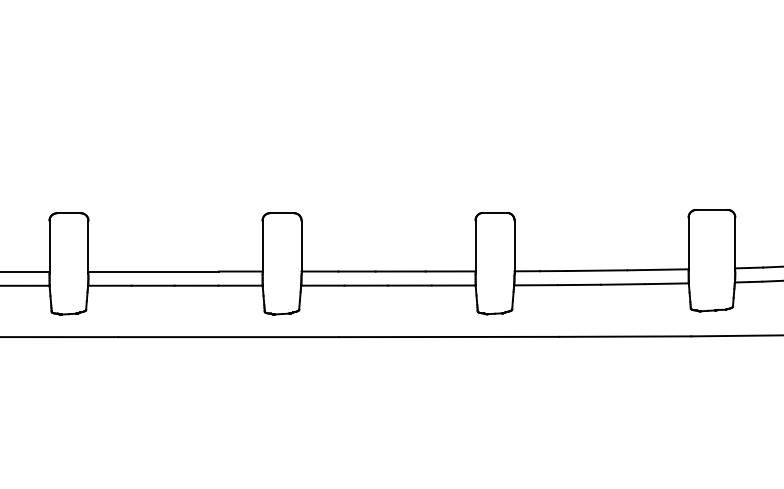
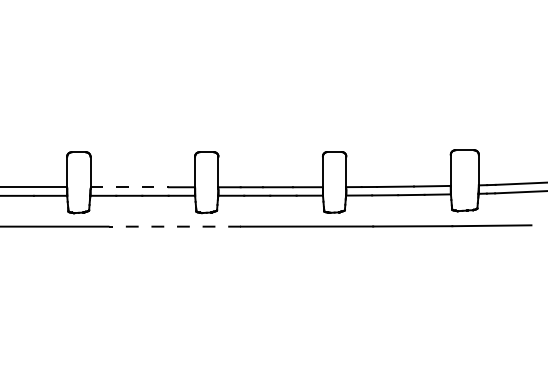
line: (155, 271) -> (130, 187), solid -> dashed
line: (228, 336) -> (174, 226), solid -> dashed

